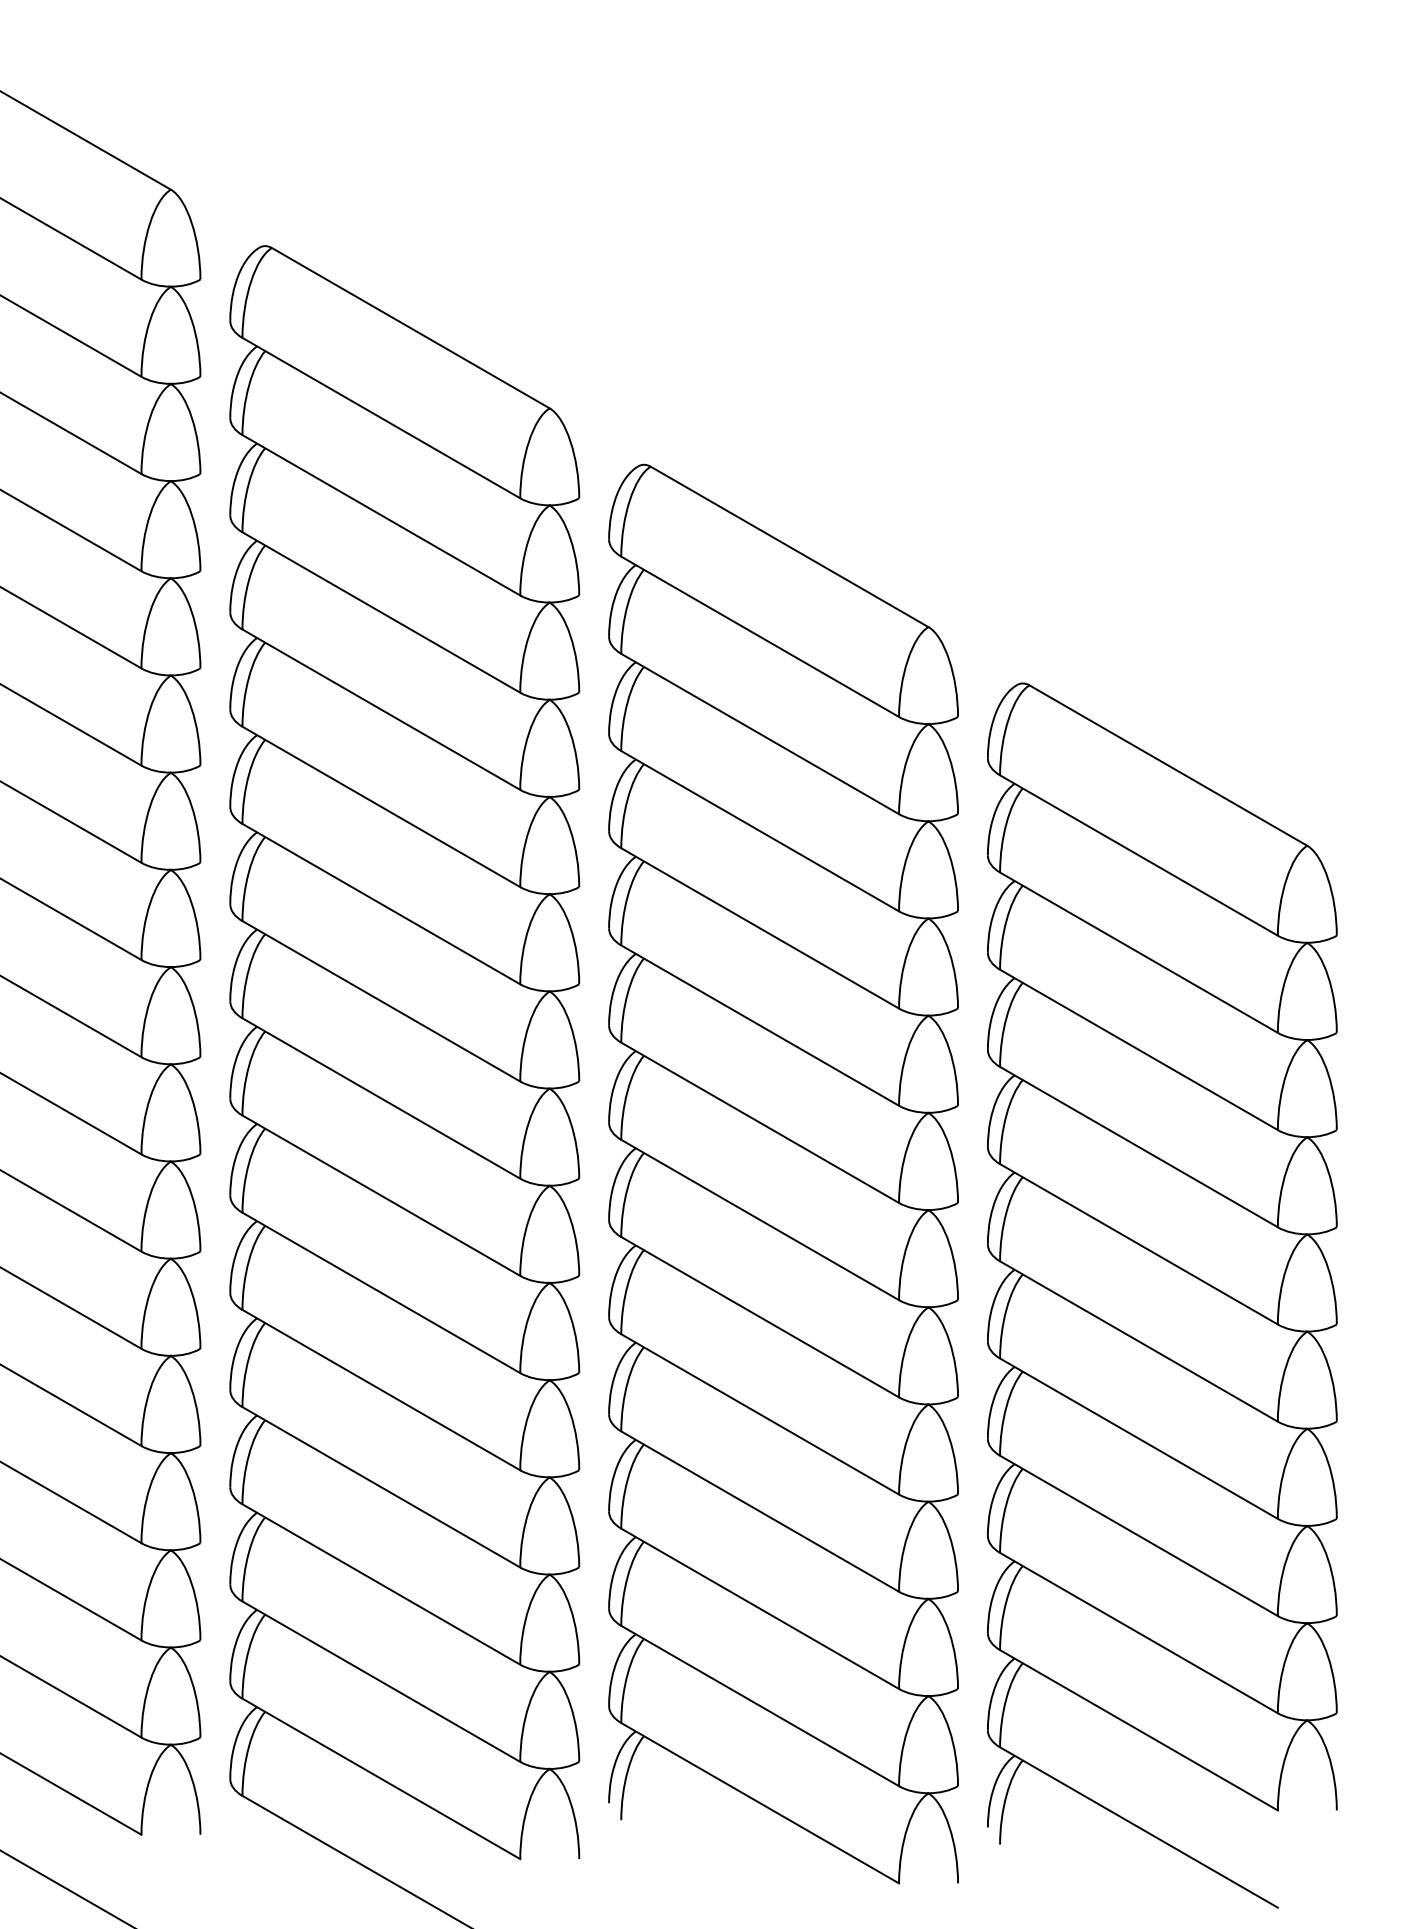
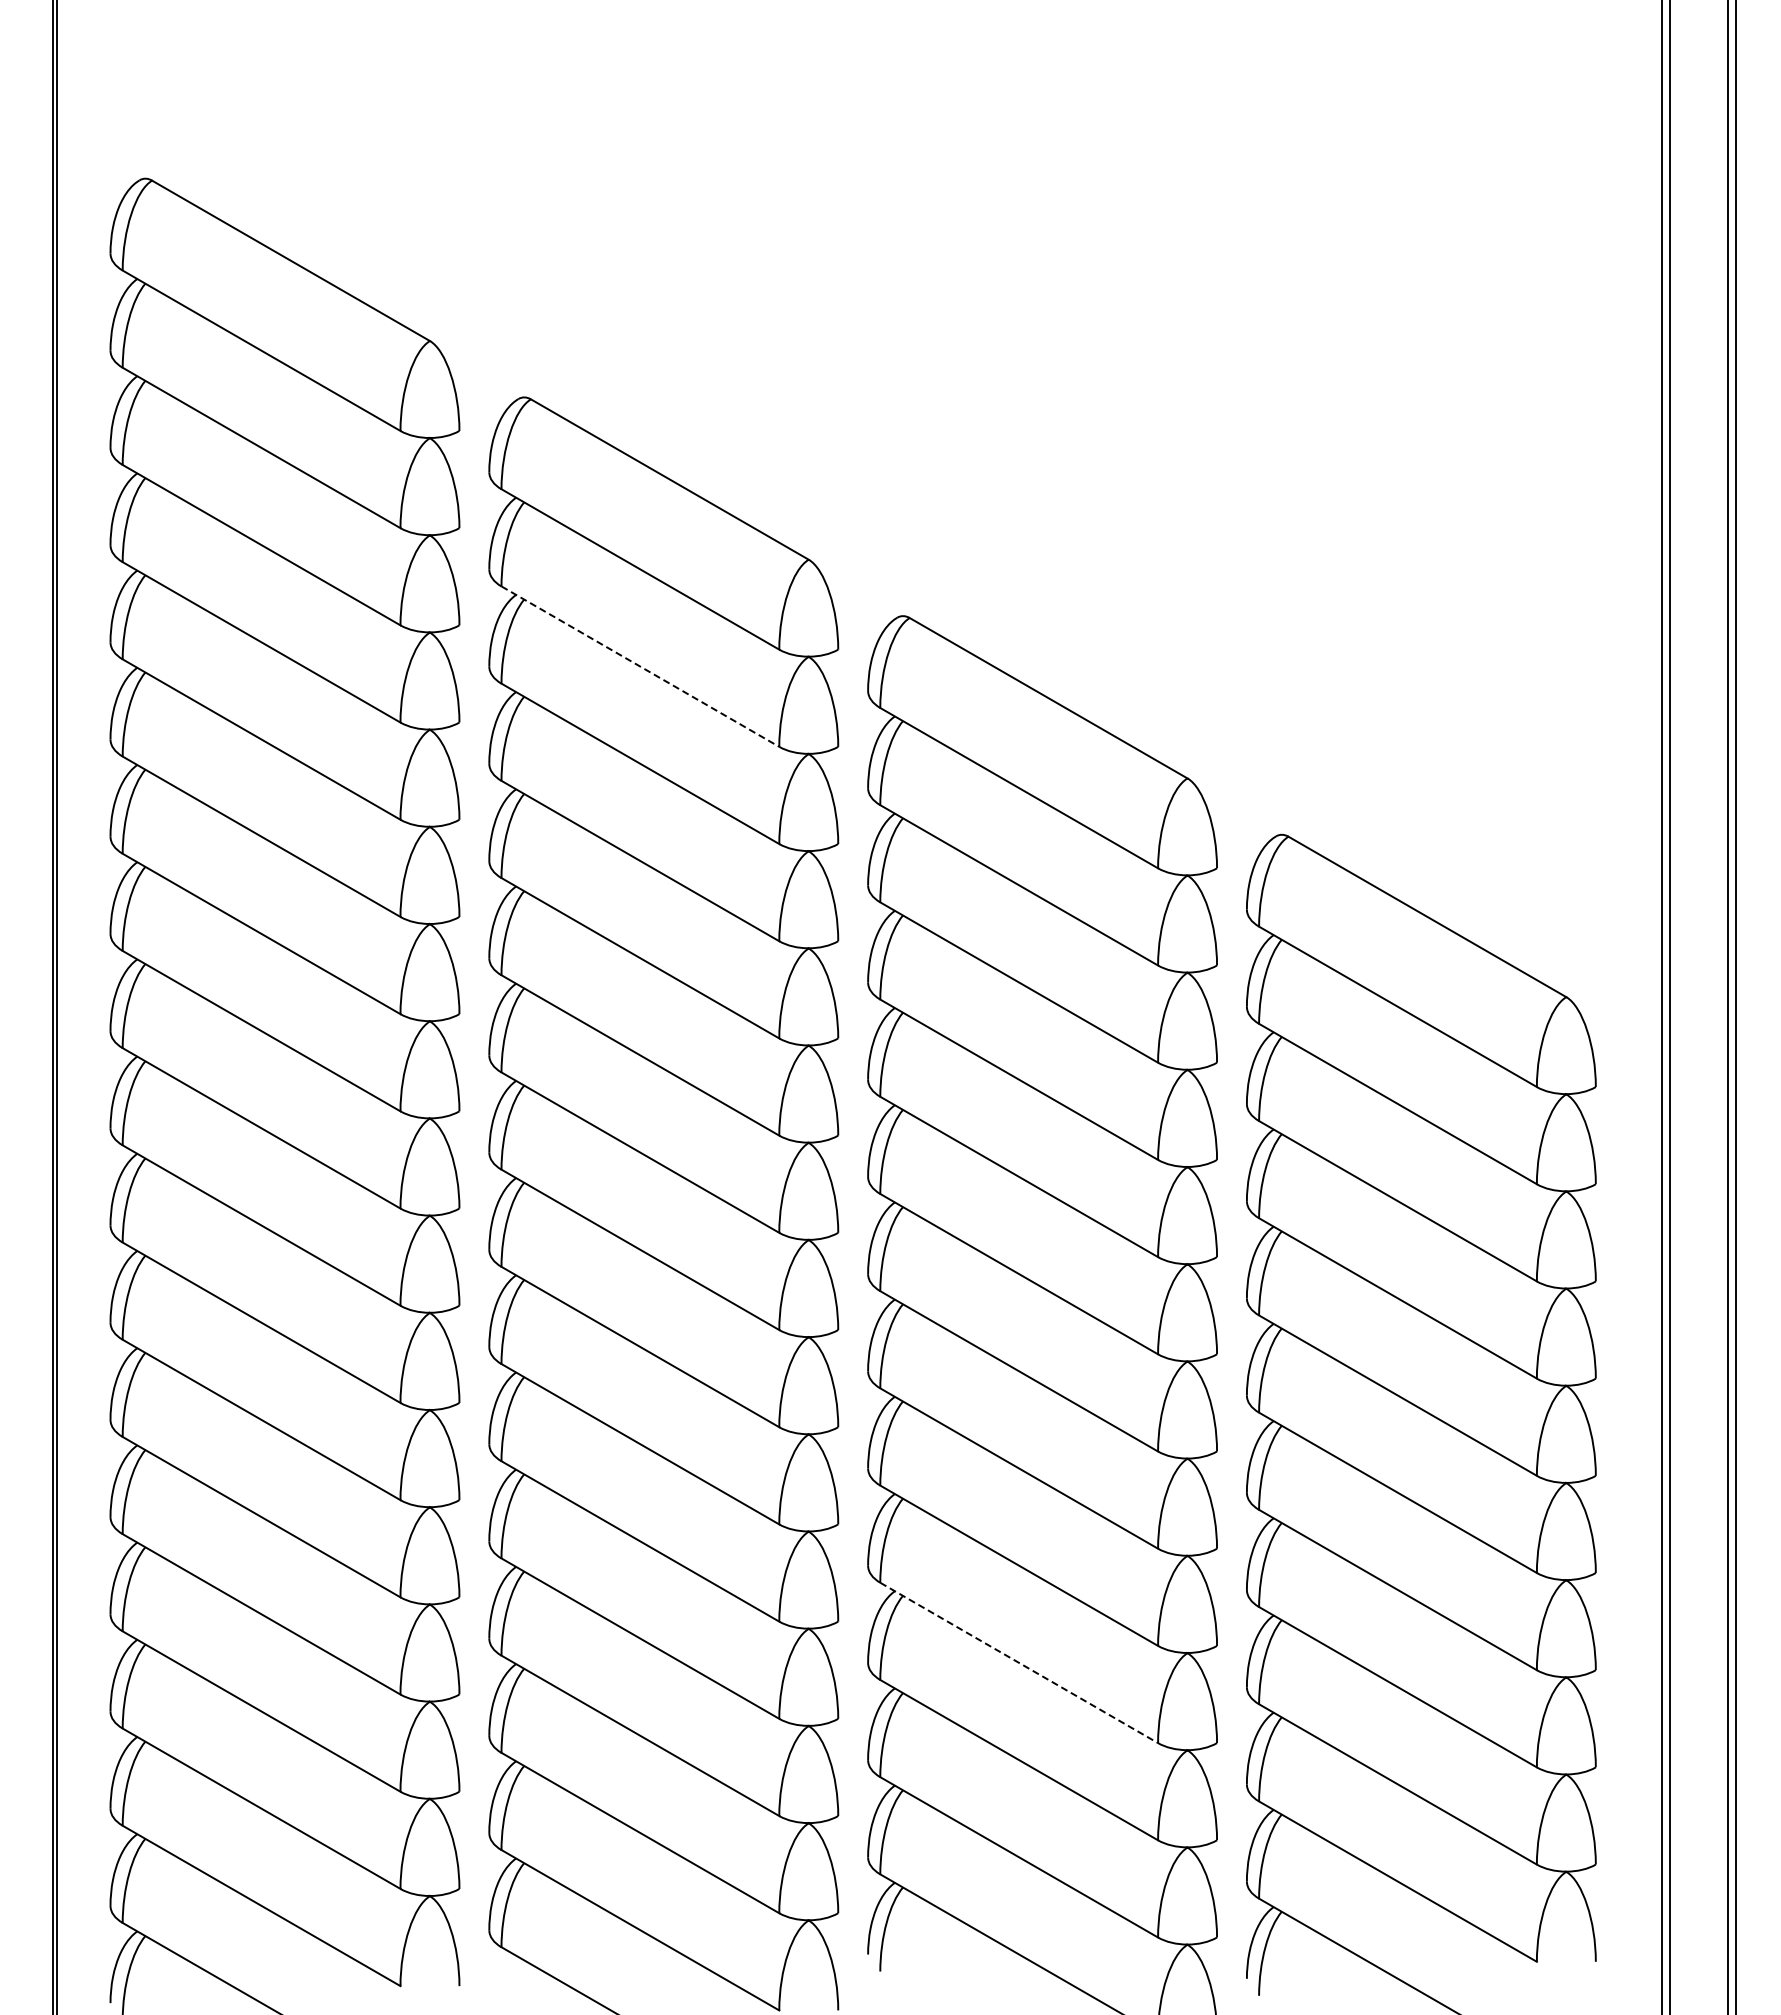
line: (381, 515) -> (640, 666), solid -> dashed
line: (760, 1512) -> (1019, 1663), solid -> dashed

